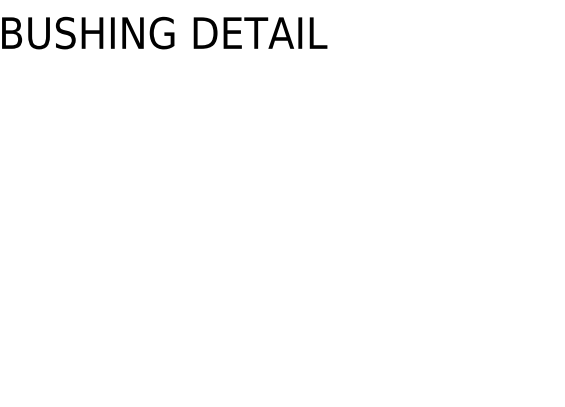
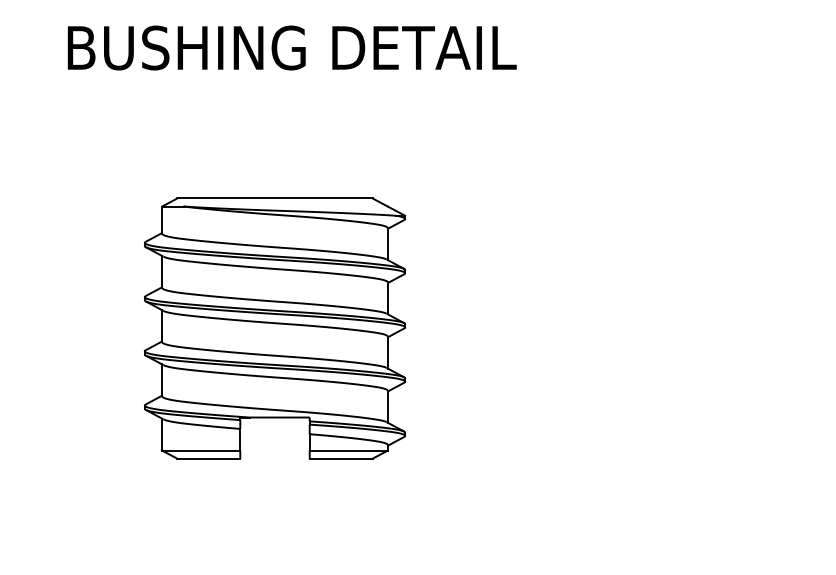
part: (152, 236) -> (275, 328), added

